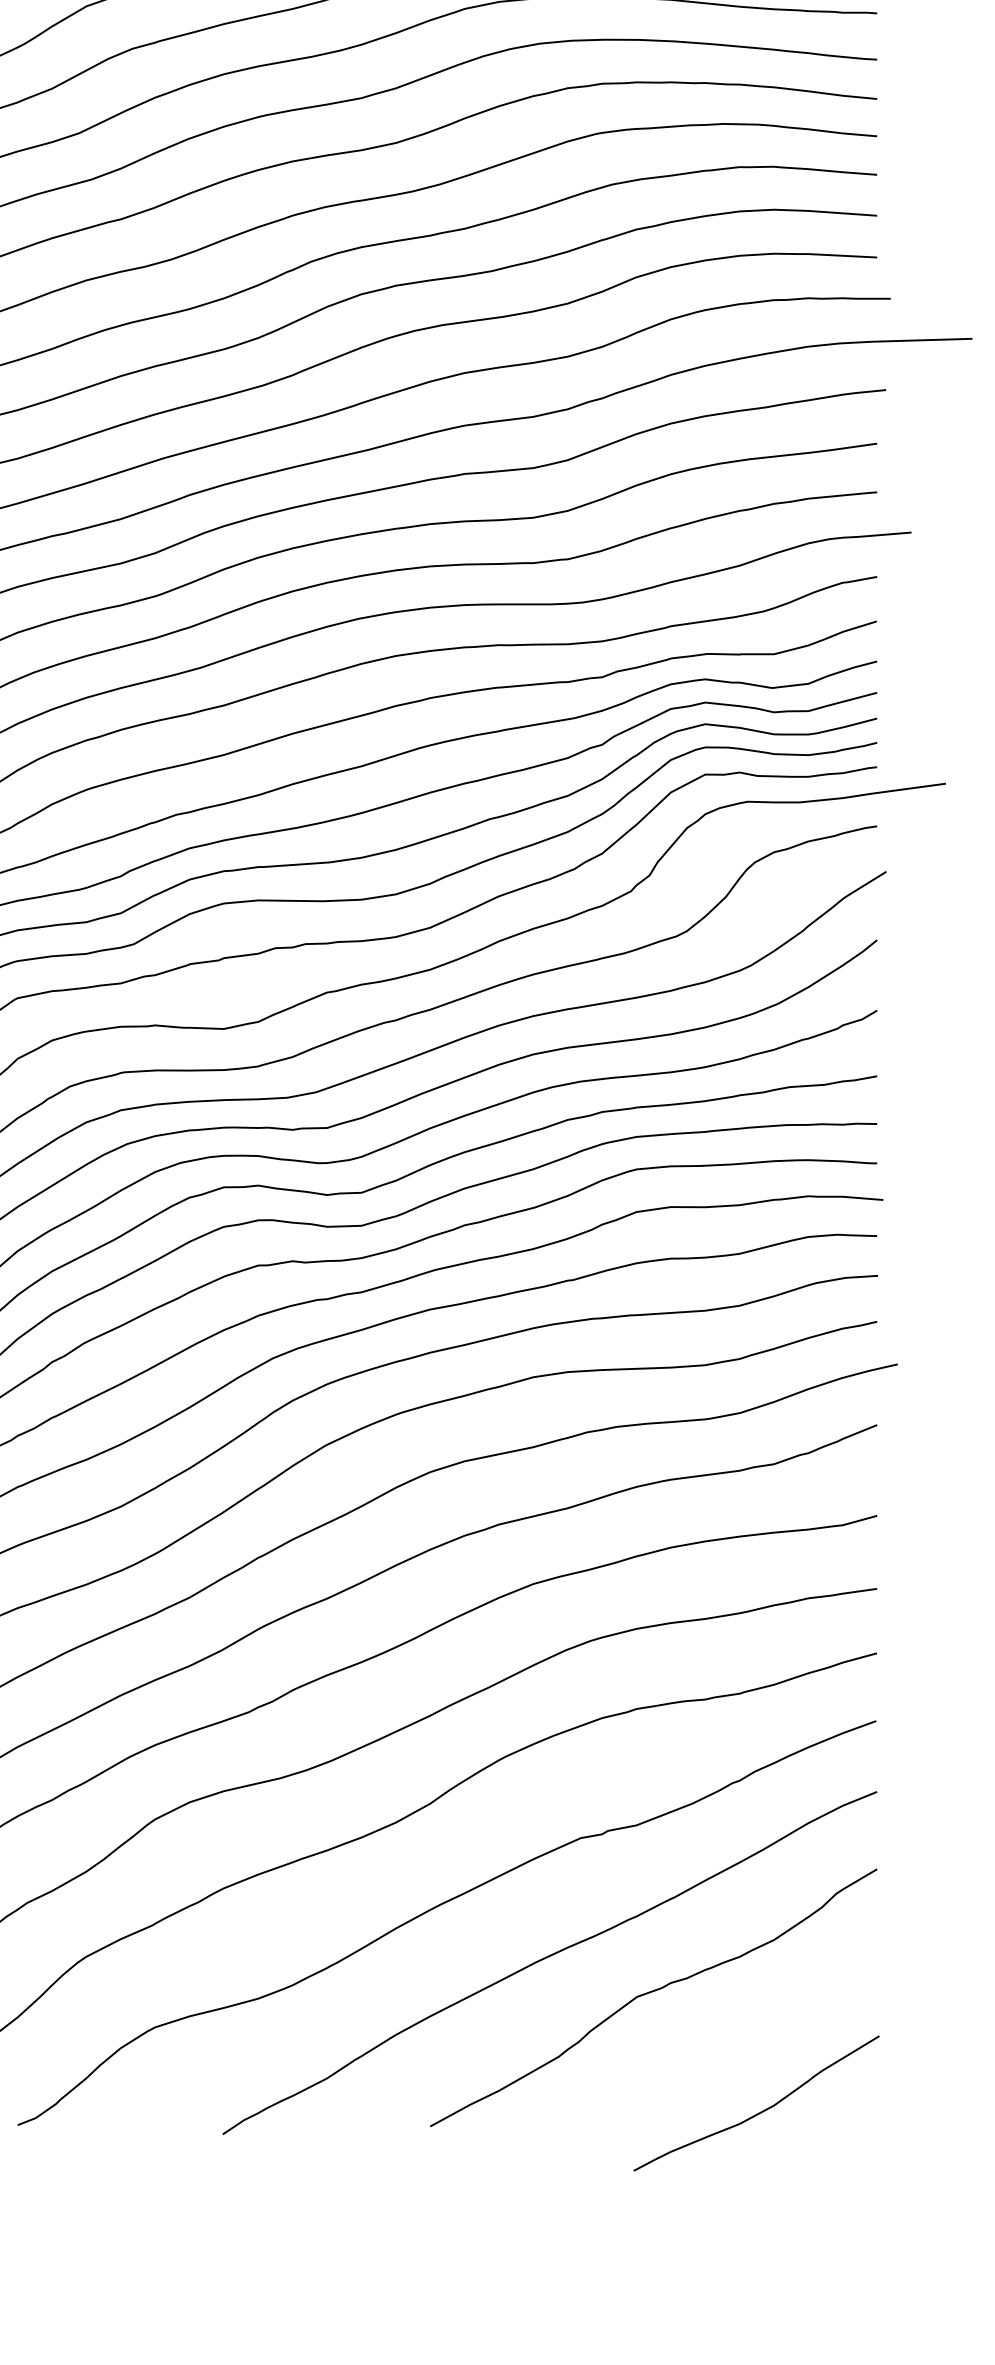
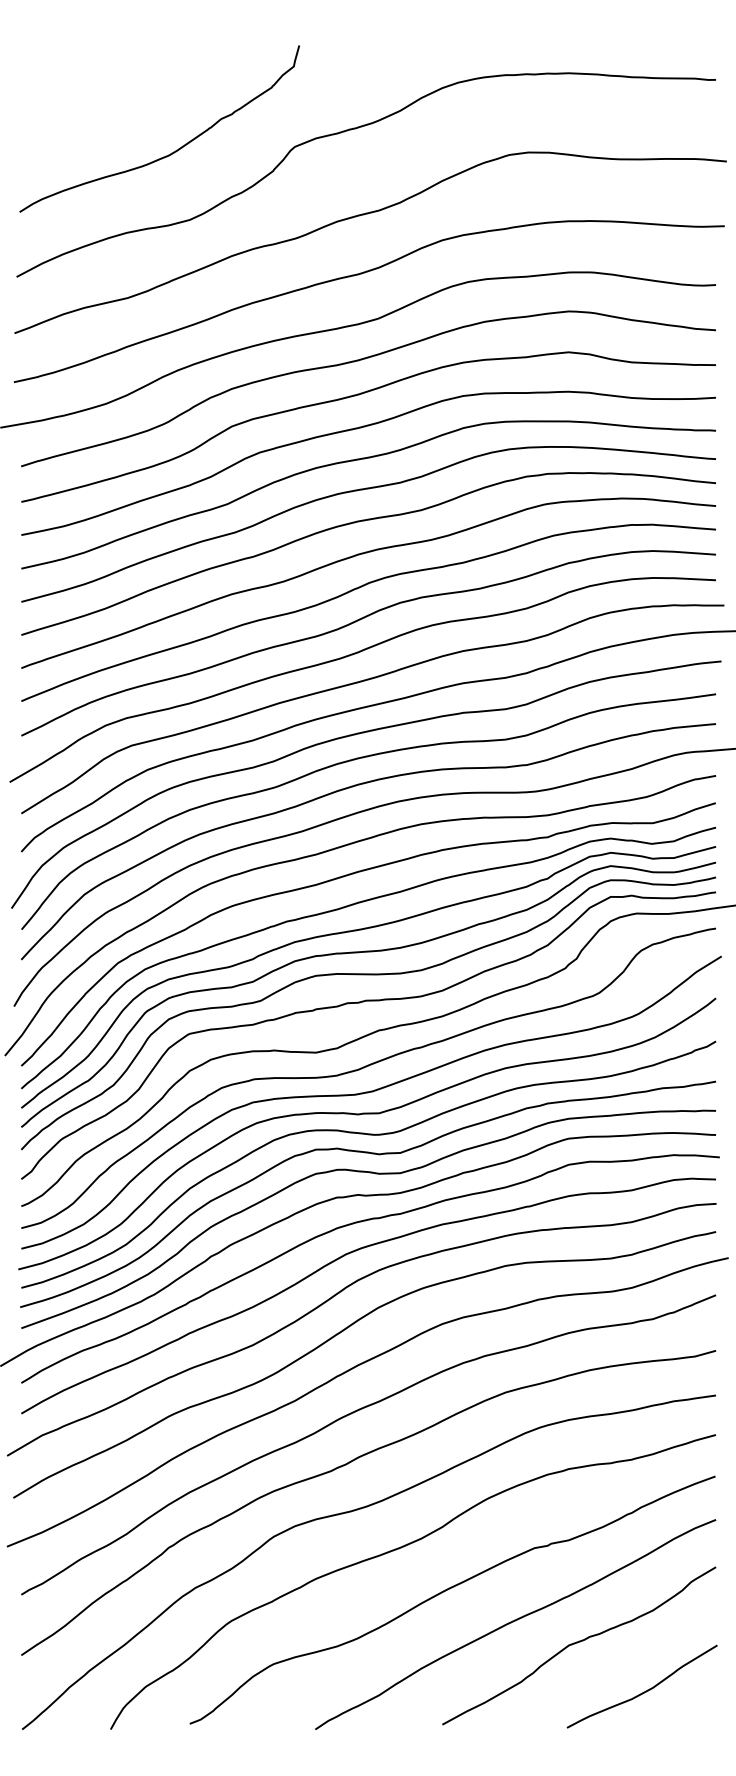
curve: (758, 2111) -> (643, 1691), moved

